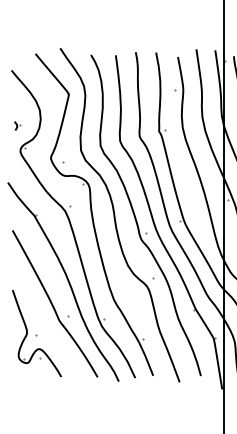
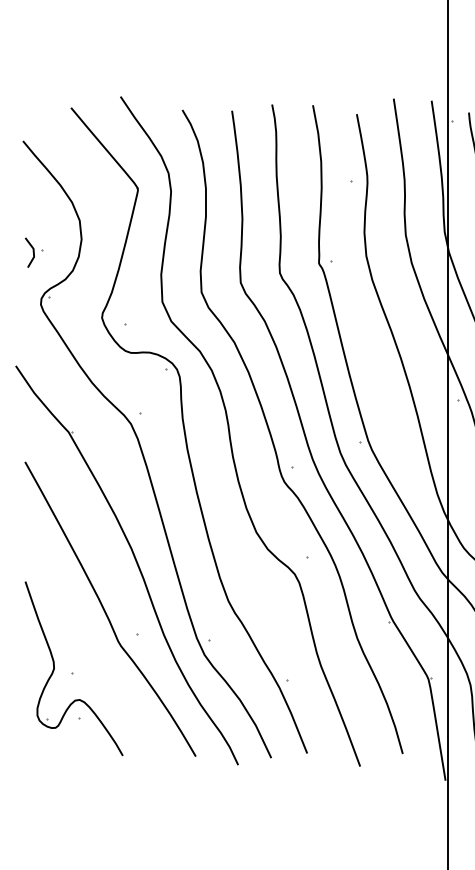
part: (17, 125) -> (34, 251), size x1.67

